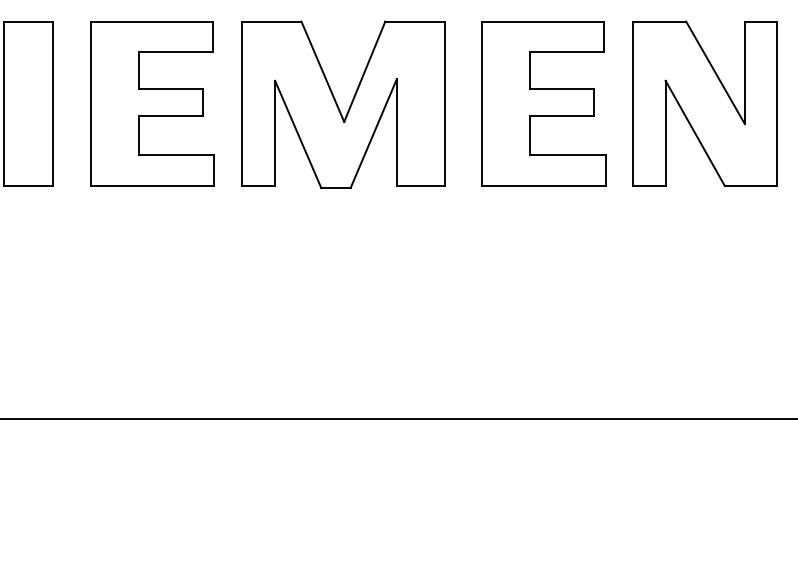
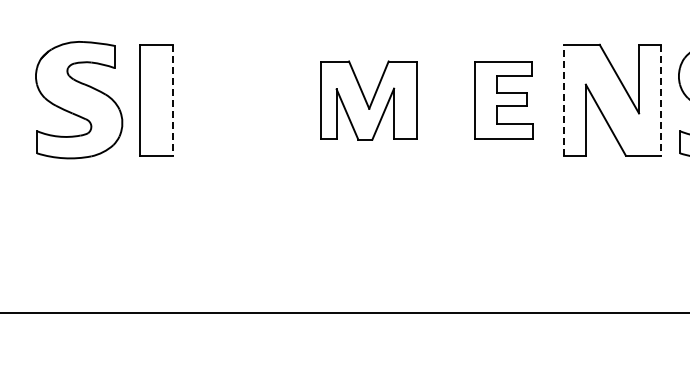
line: (632, 102) -> (563, 99), solid -> dashed
line: (53, 104) -> (173, 100), solid -> dashed
part: (152, 104) -> (240, 100), removed
part: (342, 104) -> (368, 100), size x0.7
part: (543, 104) -> (503, 100), size x0.7
line: (777, 104) -> (661, 100), solid -> dashed

